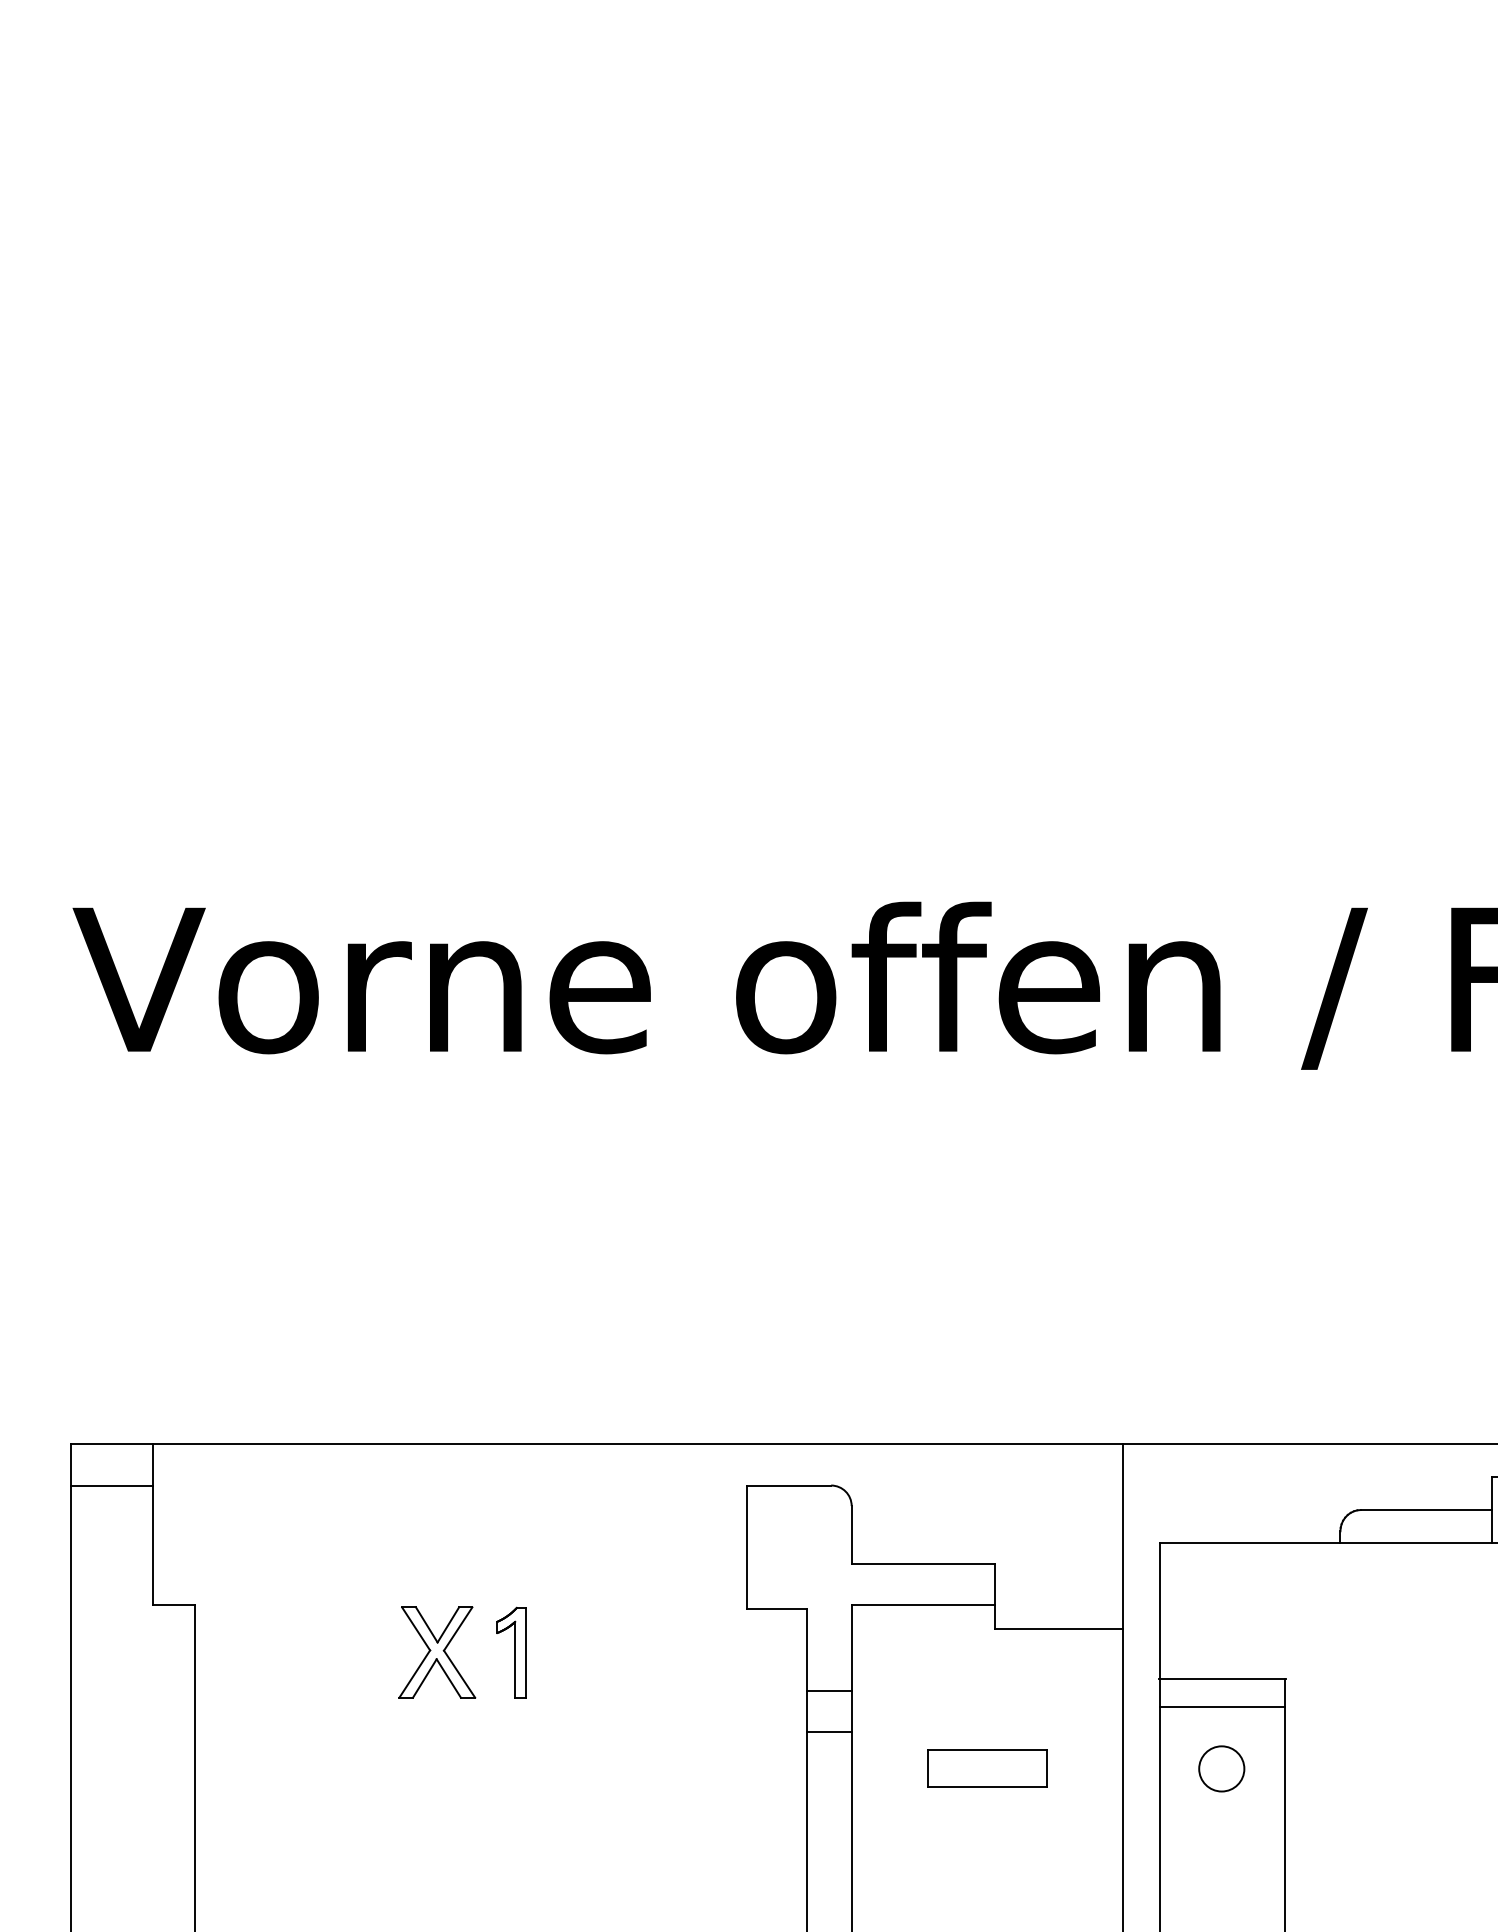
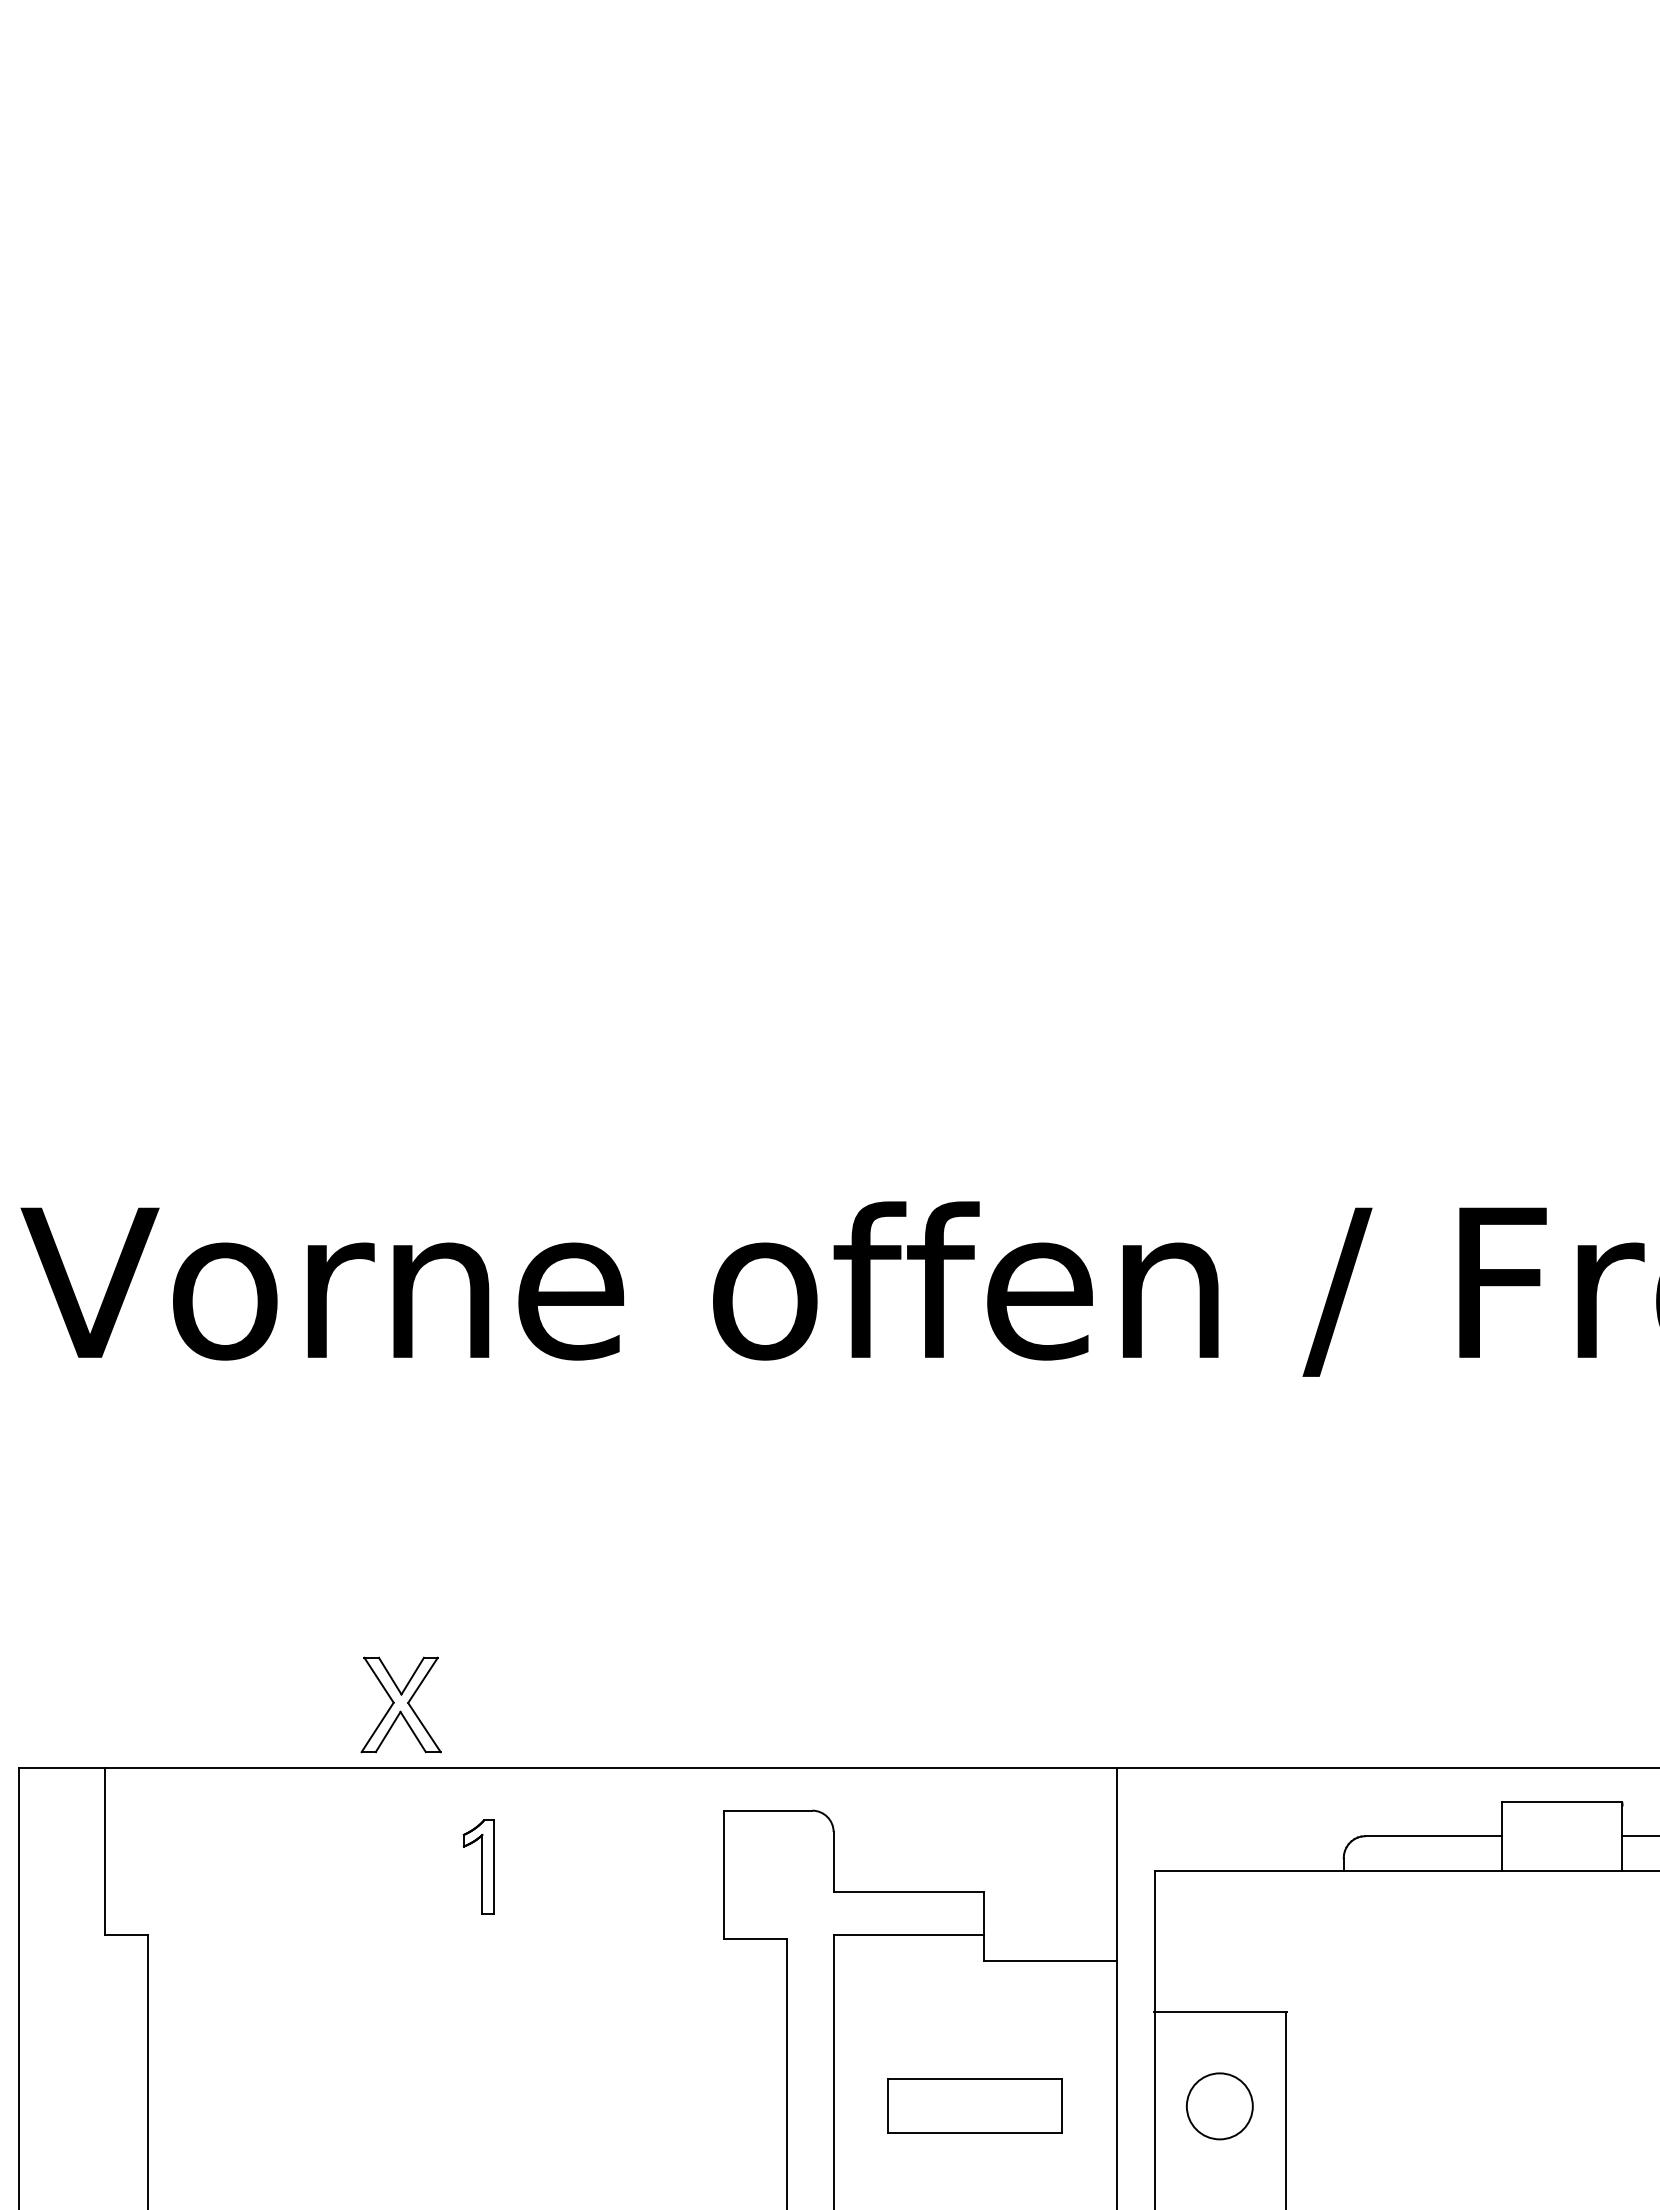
line: (111, 1485) -> (61, 1810), removed
part: (436, 1652) -> (400, 1704), moved
part: (511, 1652) -> (478, 1866), moved
line: (828, 1690) -> (809, 2024), removed
line: (1222, 1707) -> (1220, 2042), removed
line: (828, 1731) -> (809, 2067), removed
part: (986, 1769) -> (974, 2106), size x1.4
circle: (1221, 1769) -> (1219, 2106), size x1.4

